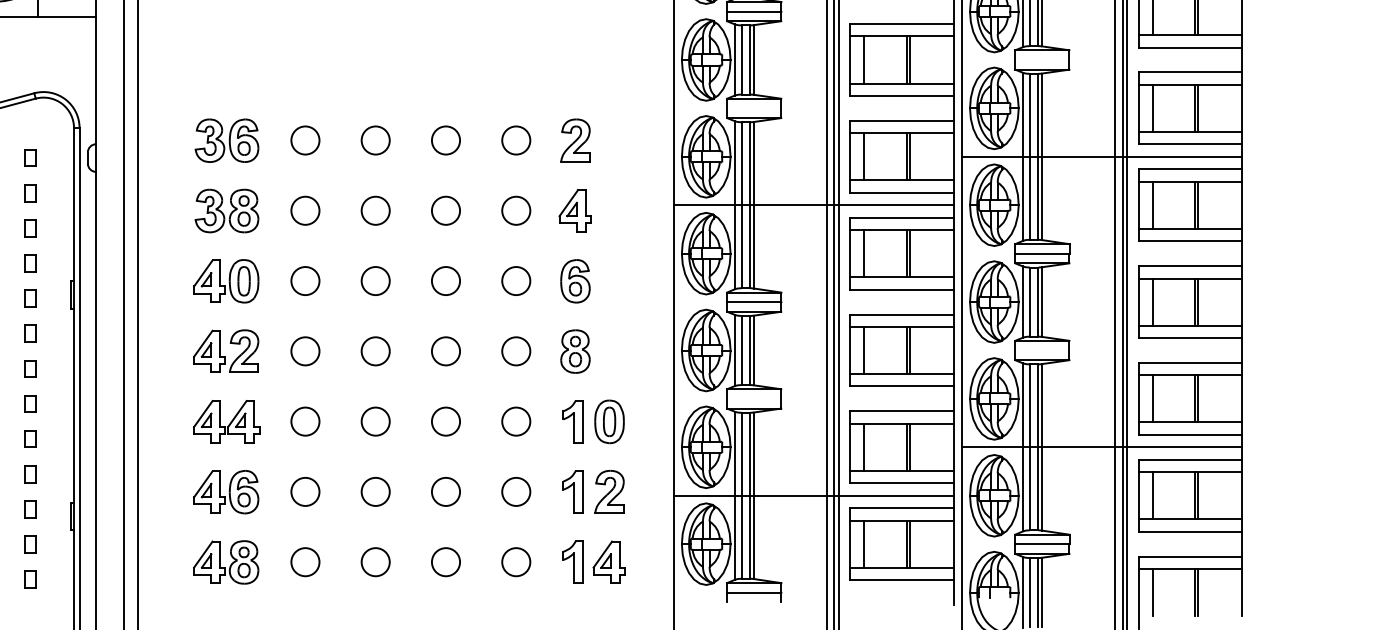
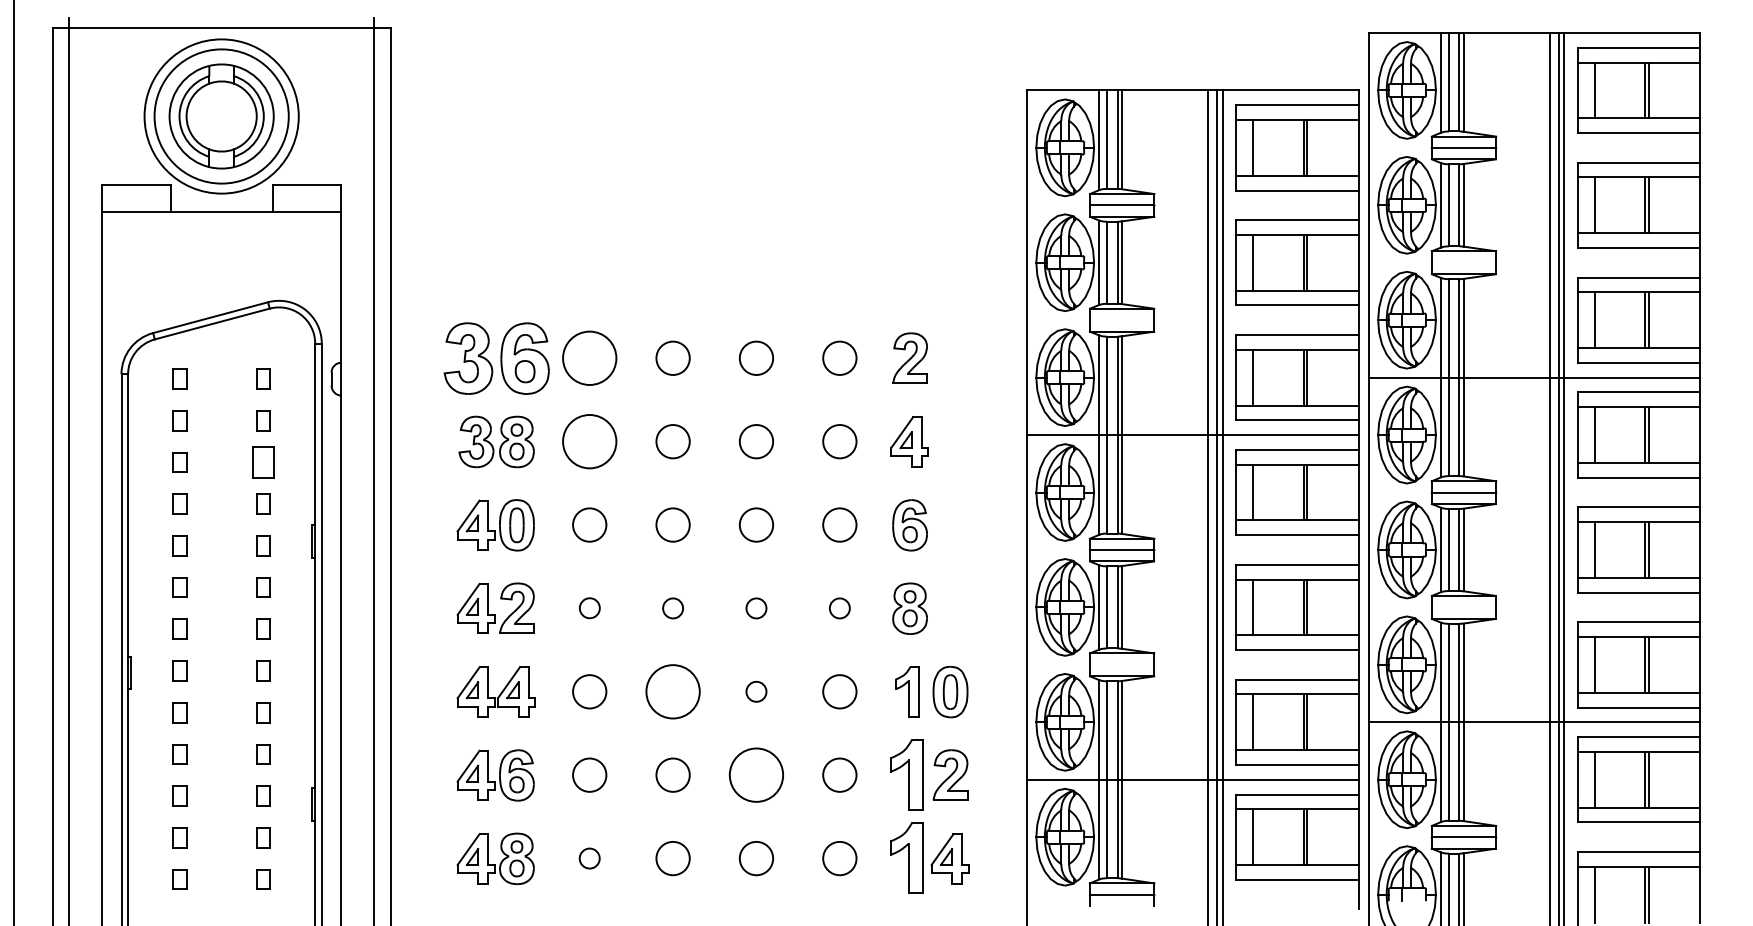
circle: (305, 139) -> (589, 357), size x1.6
part: (226, 140) -> (496, 358), size x1.4
circle: (305, 210) -> (589, 441), size x1.6
part: (30, 228) -> (263, 462), size x1.6
circle: (305, 350) -> (589, 607), size x0.6
circle: (375, 351) -> (672, 608), size x0.6
circle: (446, 351) -> (756, 608), size x0.6
circle: (515, 351) -> (839, 608), size x0.6
circle: (375, 421) -> (672, 691), size x1.6
circle: (446, 421) -> (756, 691), size x0.6
circle: (446, 491) -> (756, 774), size x1.6
part: (573, 491) -> (907, 774), size x1.4
circle: (305, 562) -> (589, 858), size x0.6
part: (573, 562) -> (907, 858), size x1.4

